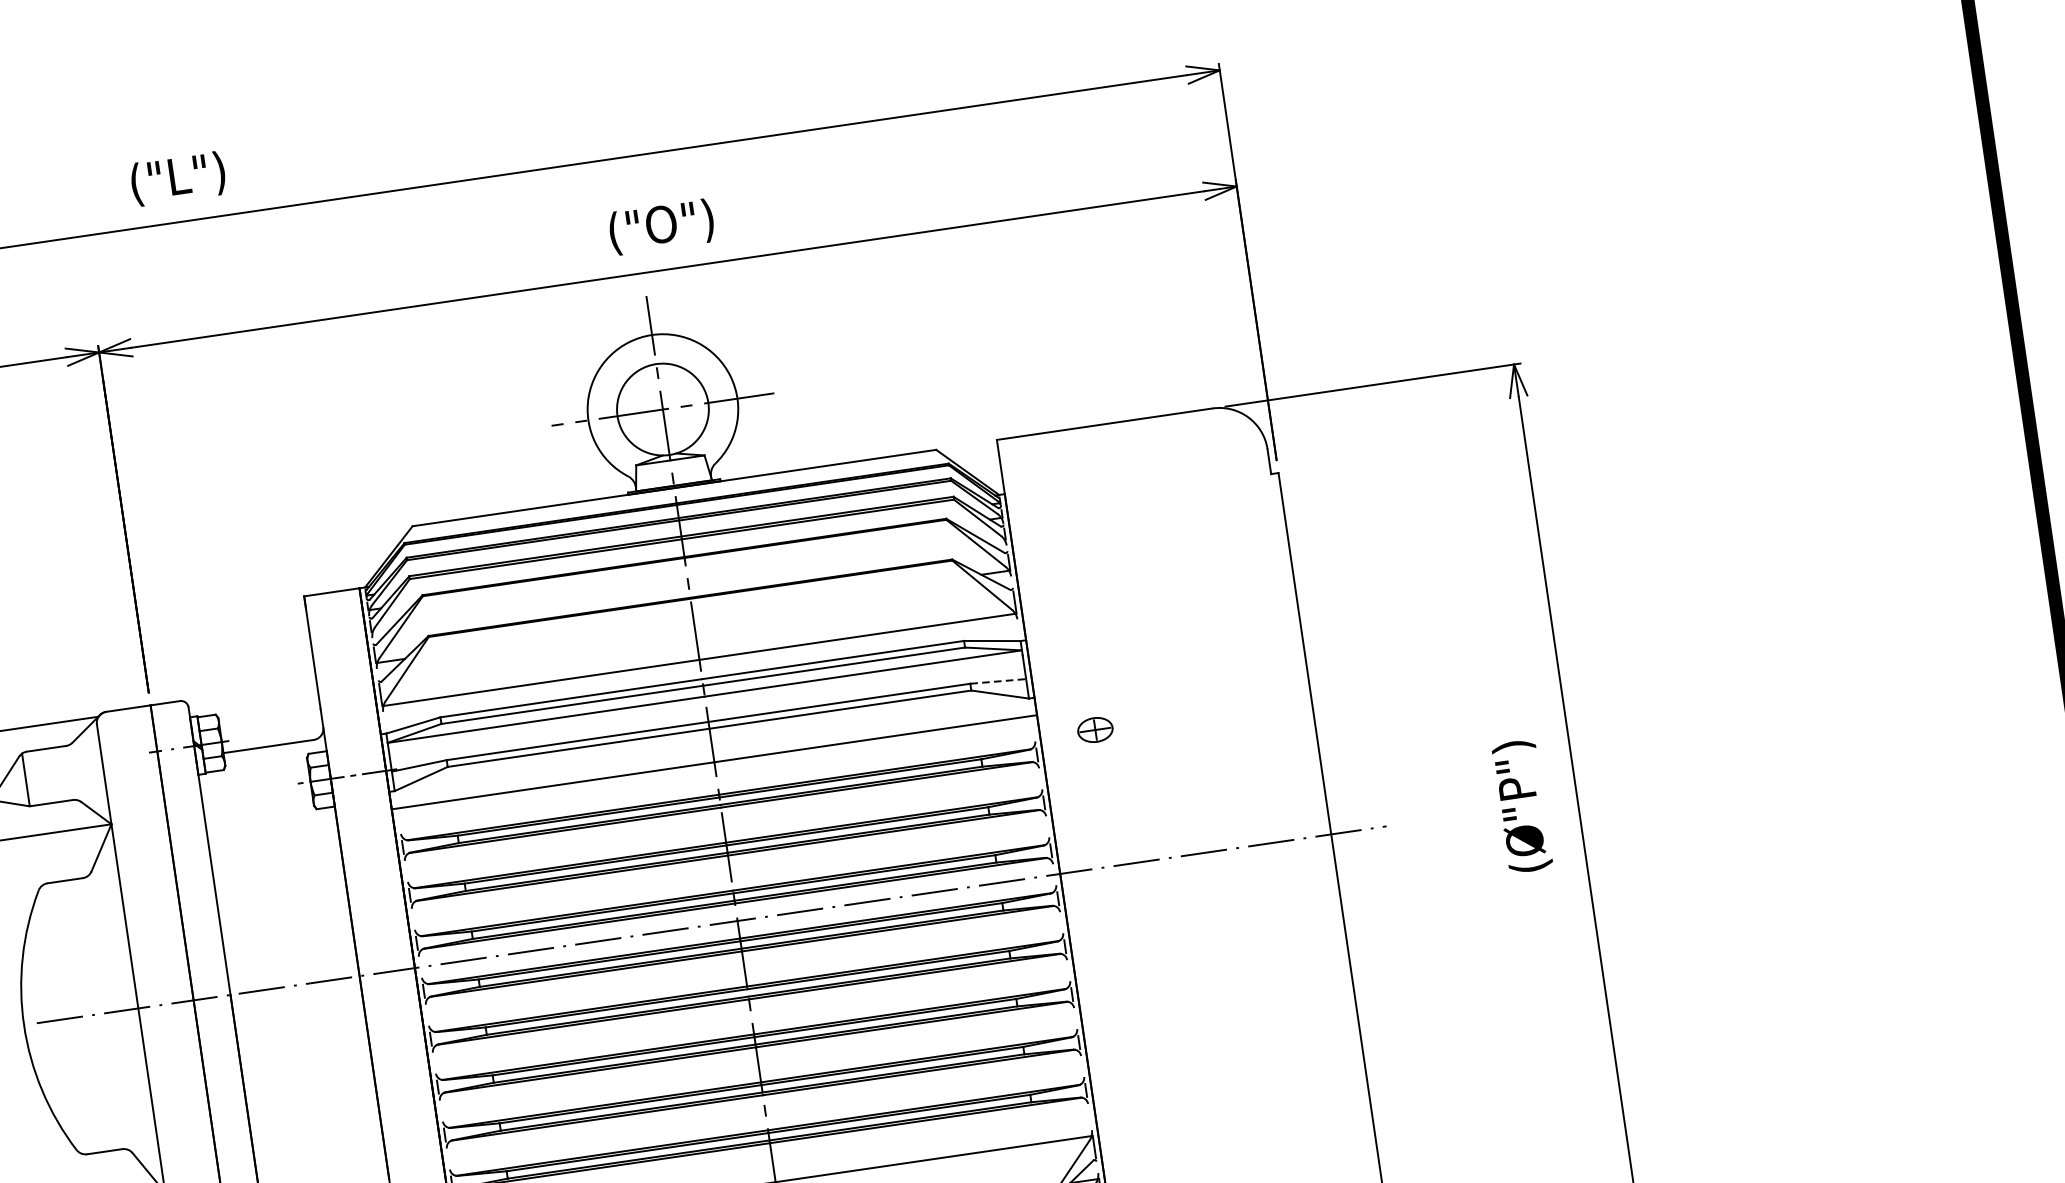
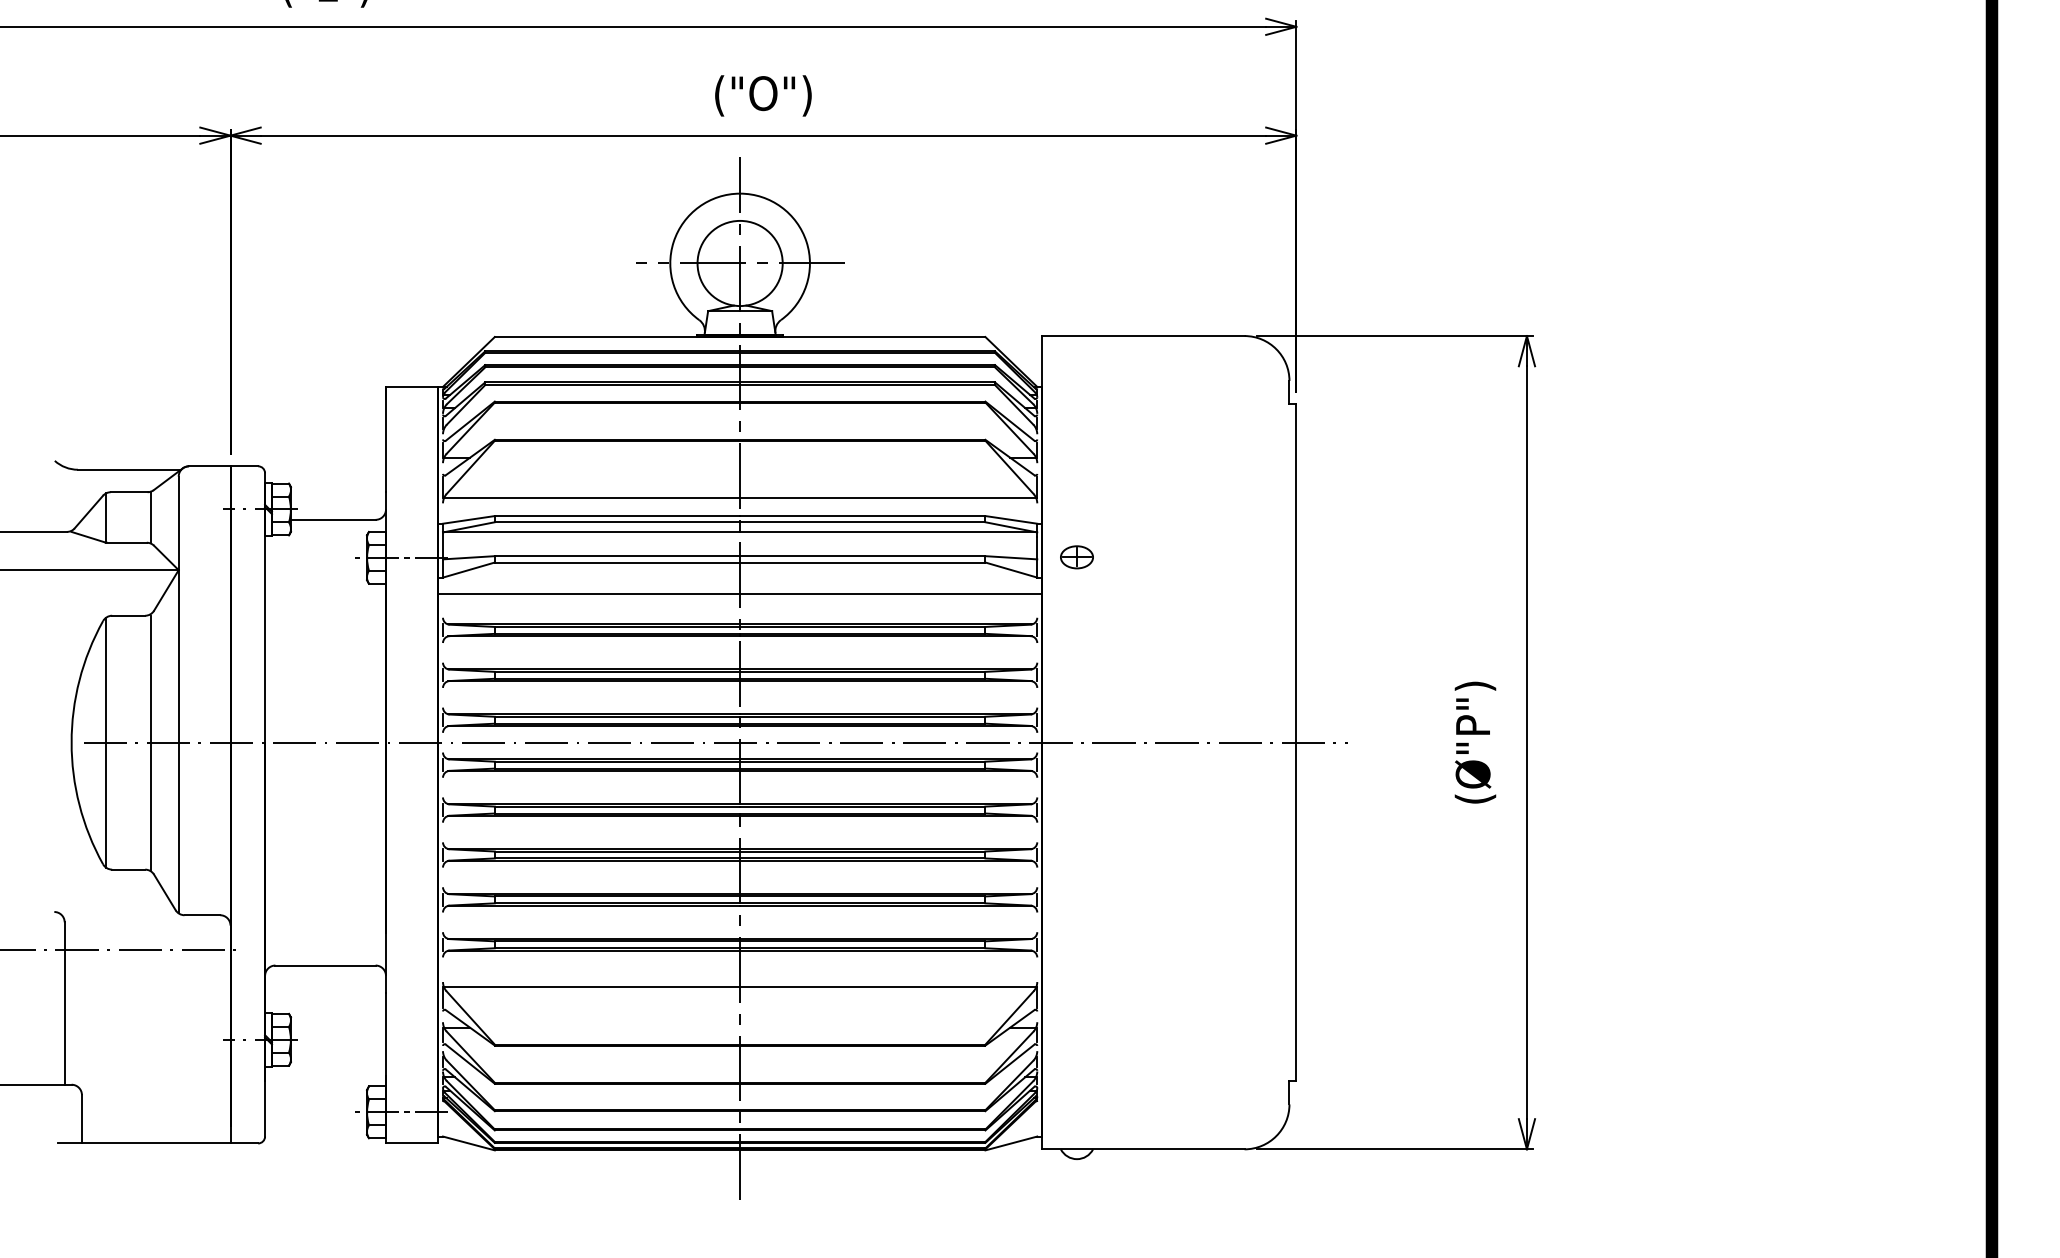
line: (998, 681) -> (1011, 557), dashed -> solid
part: (1094, 730) -> (1076, 557), moved
line: (74, 772) -> (151, 517), added
line: (109, 1012) -> (151, 742), added
line: (61, 1019) -> (106, 742), added

